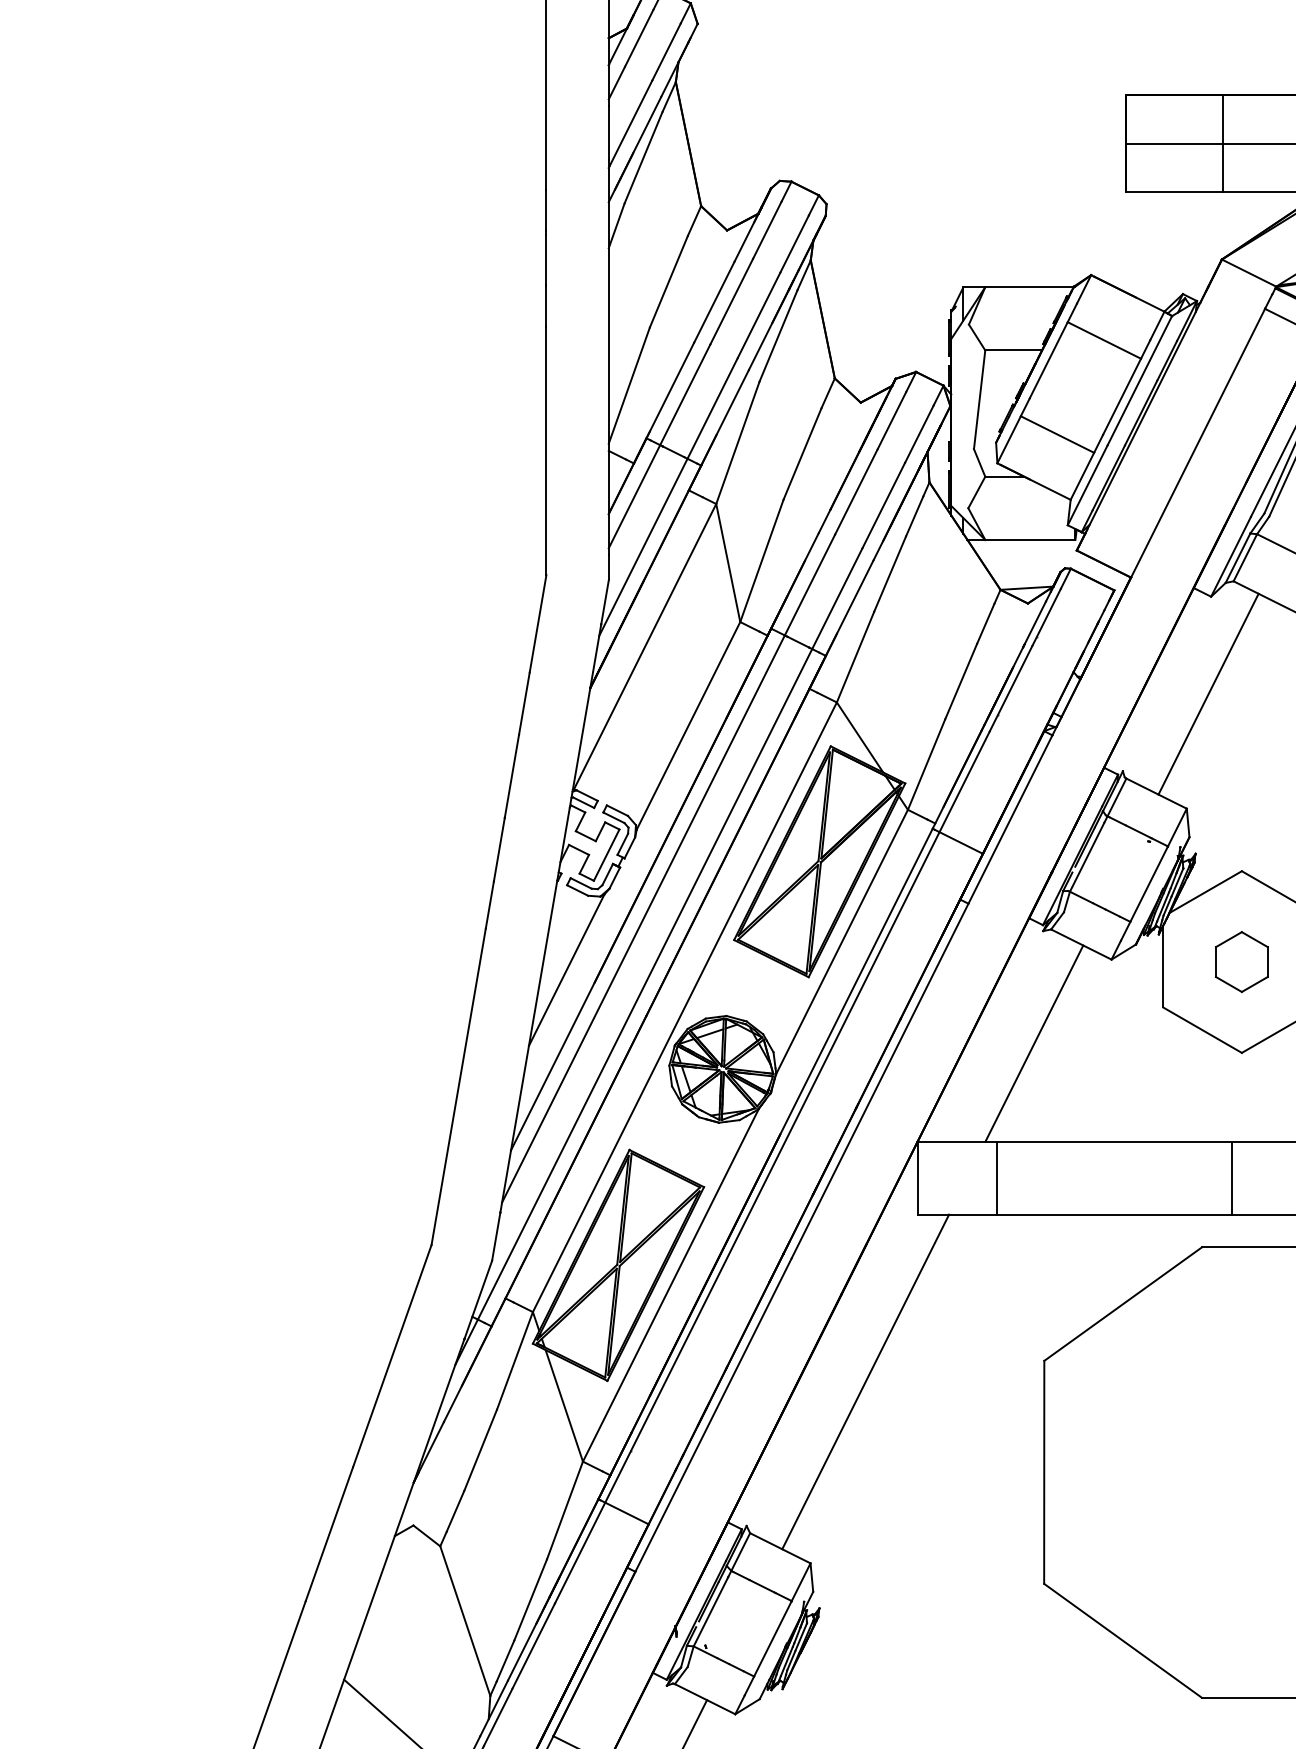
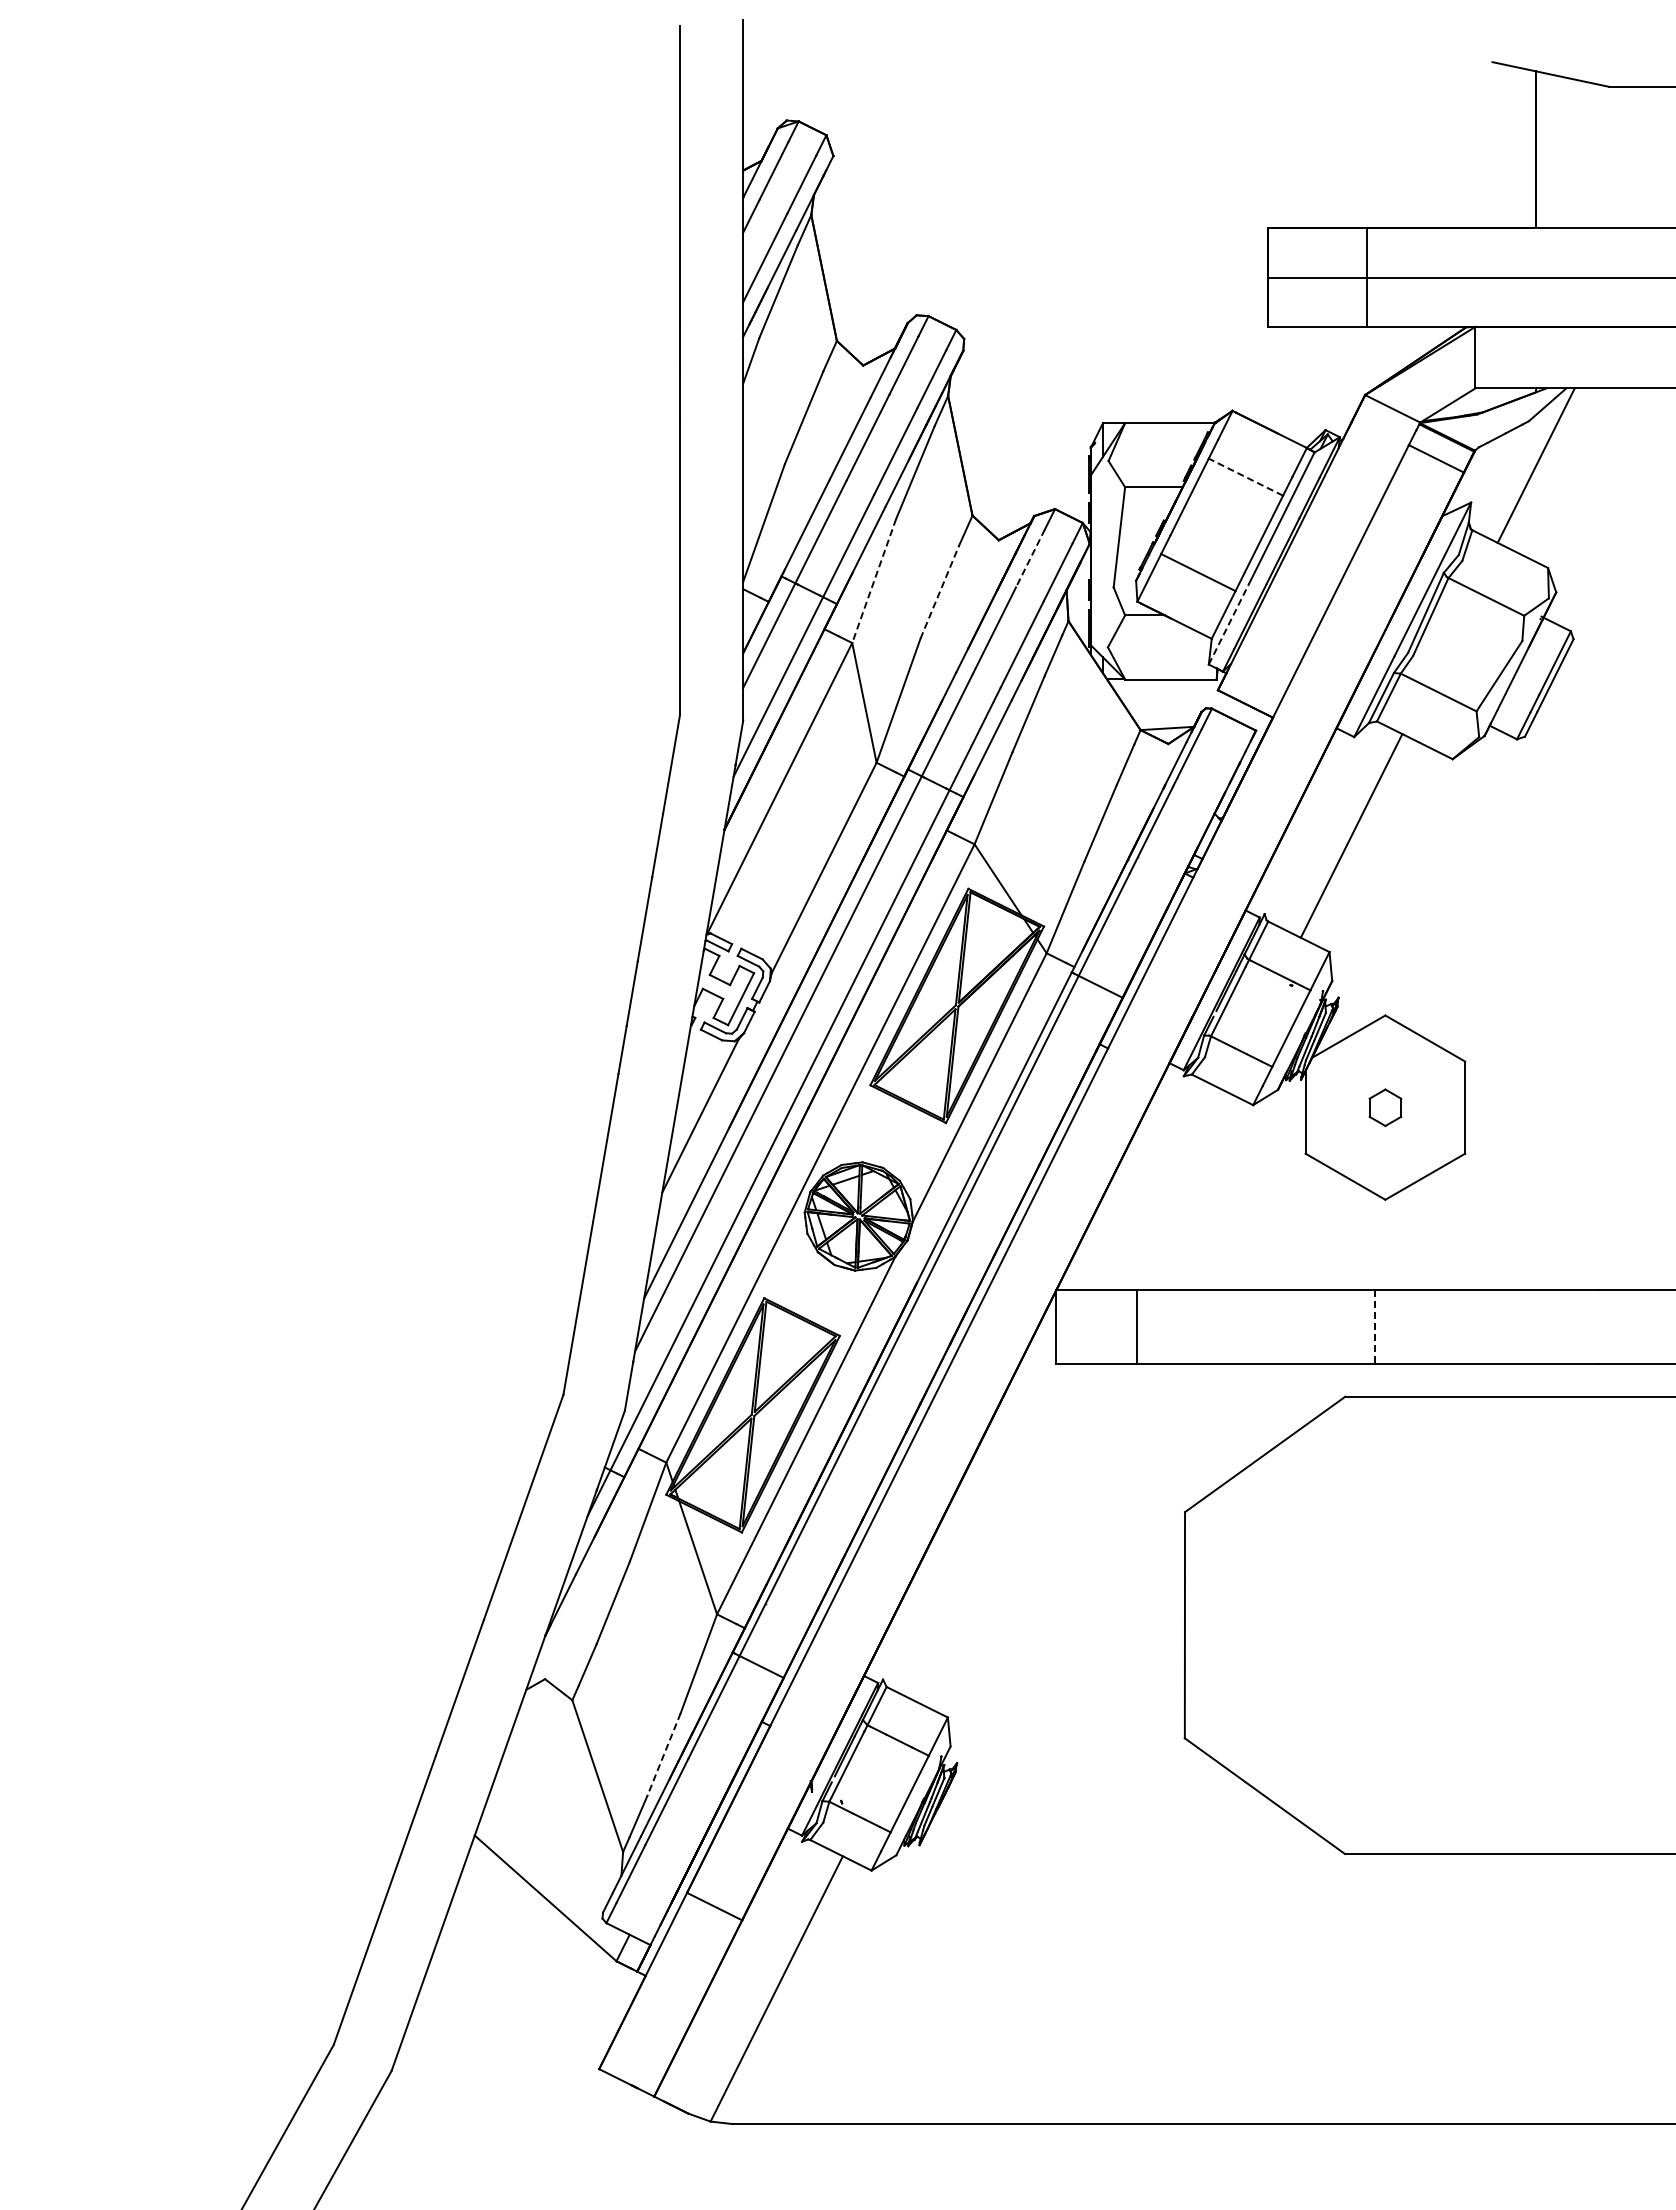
line: (1103, 340) -> (1245, 477), solid -> dashed
line: (891, 420) -> (1030, 558), solid -> dashed
line: (738, 443) -> (874, 581), solid -> dashed
line: (802, 453) -> (939, 591), solid -> dashed
line: (1088, 484) -> (1229, 623), solid -> dashed
part: (1241, 961) -> (1385, 1107), size x0.6
line: (1033, 1042) -> (1174, 1189), removed
line: (1232, 1177) -> (1375, 1326), solid -> dashed
line: (865, 1381) -> (1003, 1533), removed
line: (530, 1600) -> (663, 1755), solid -> dashed

